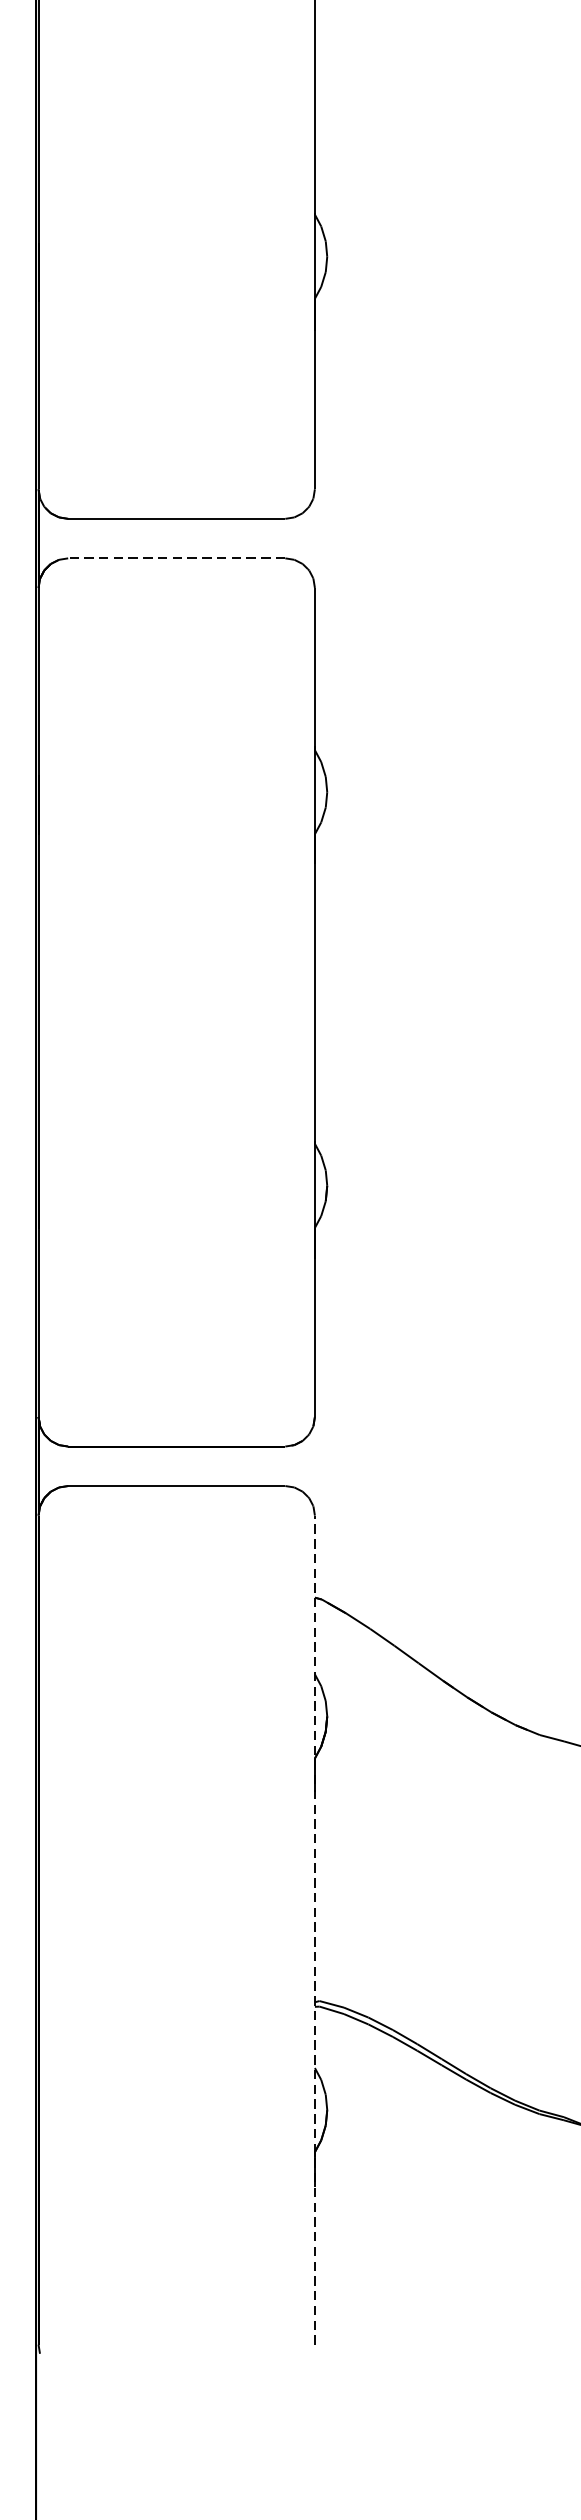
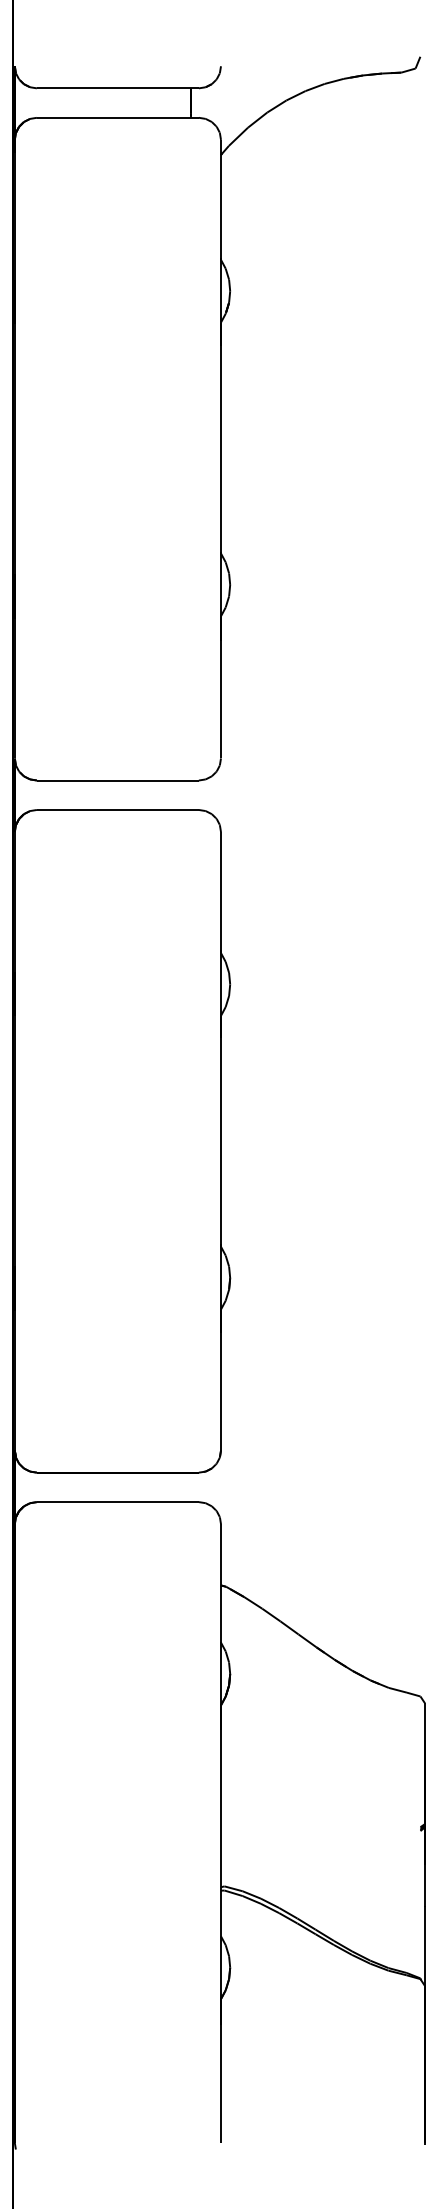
line: (176, 557) -> (117, 809), dashed -> solid
line: (315, 1928) -> (221, 1832), dashed -> solid

